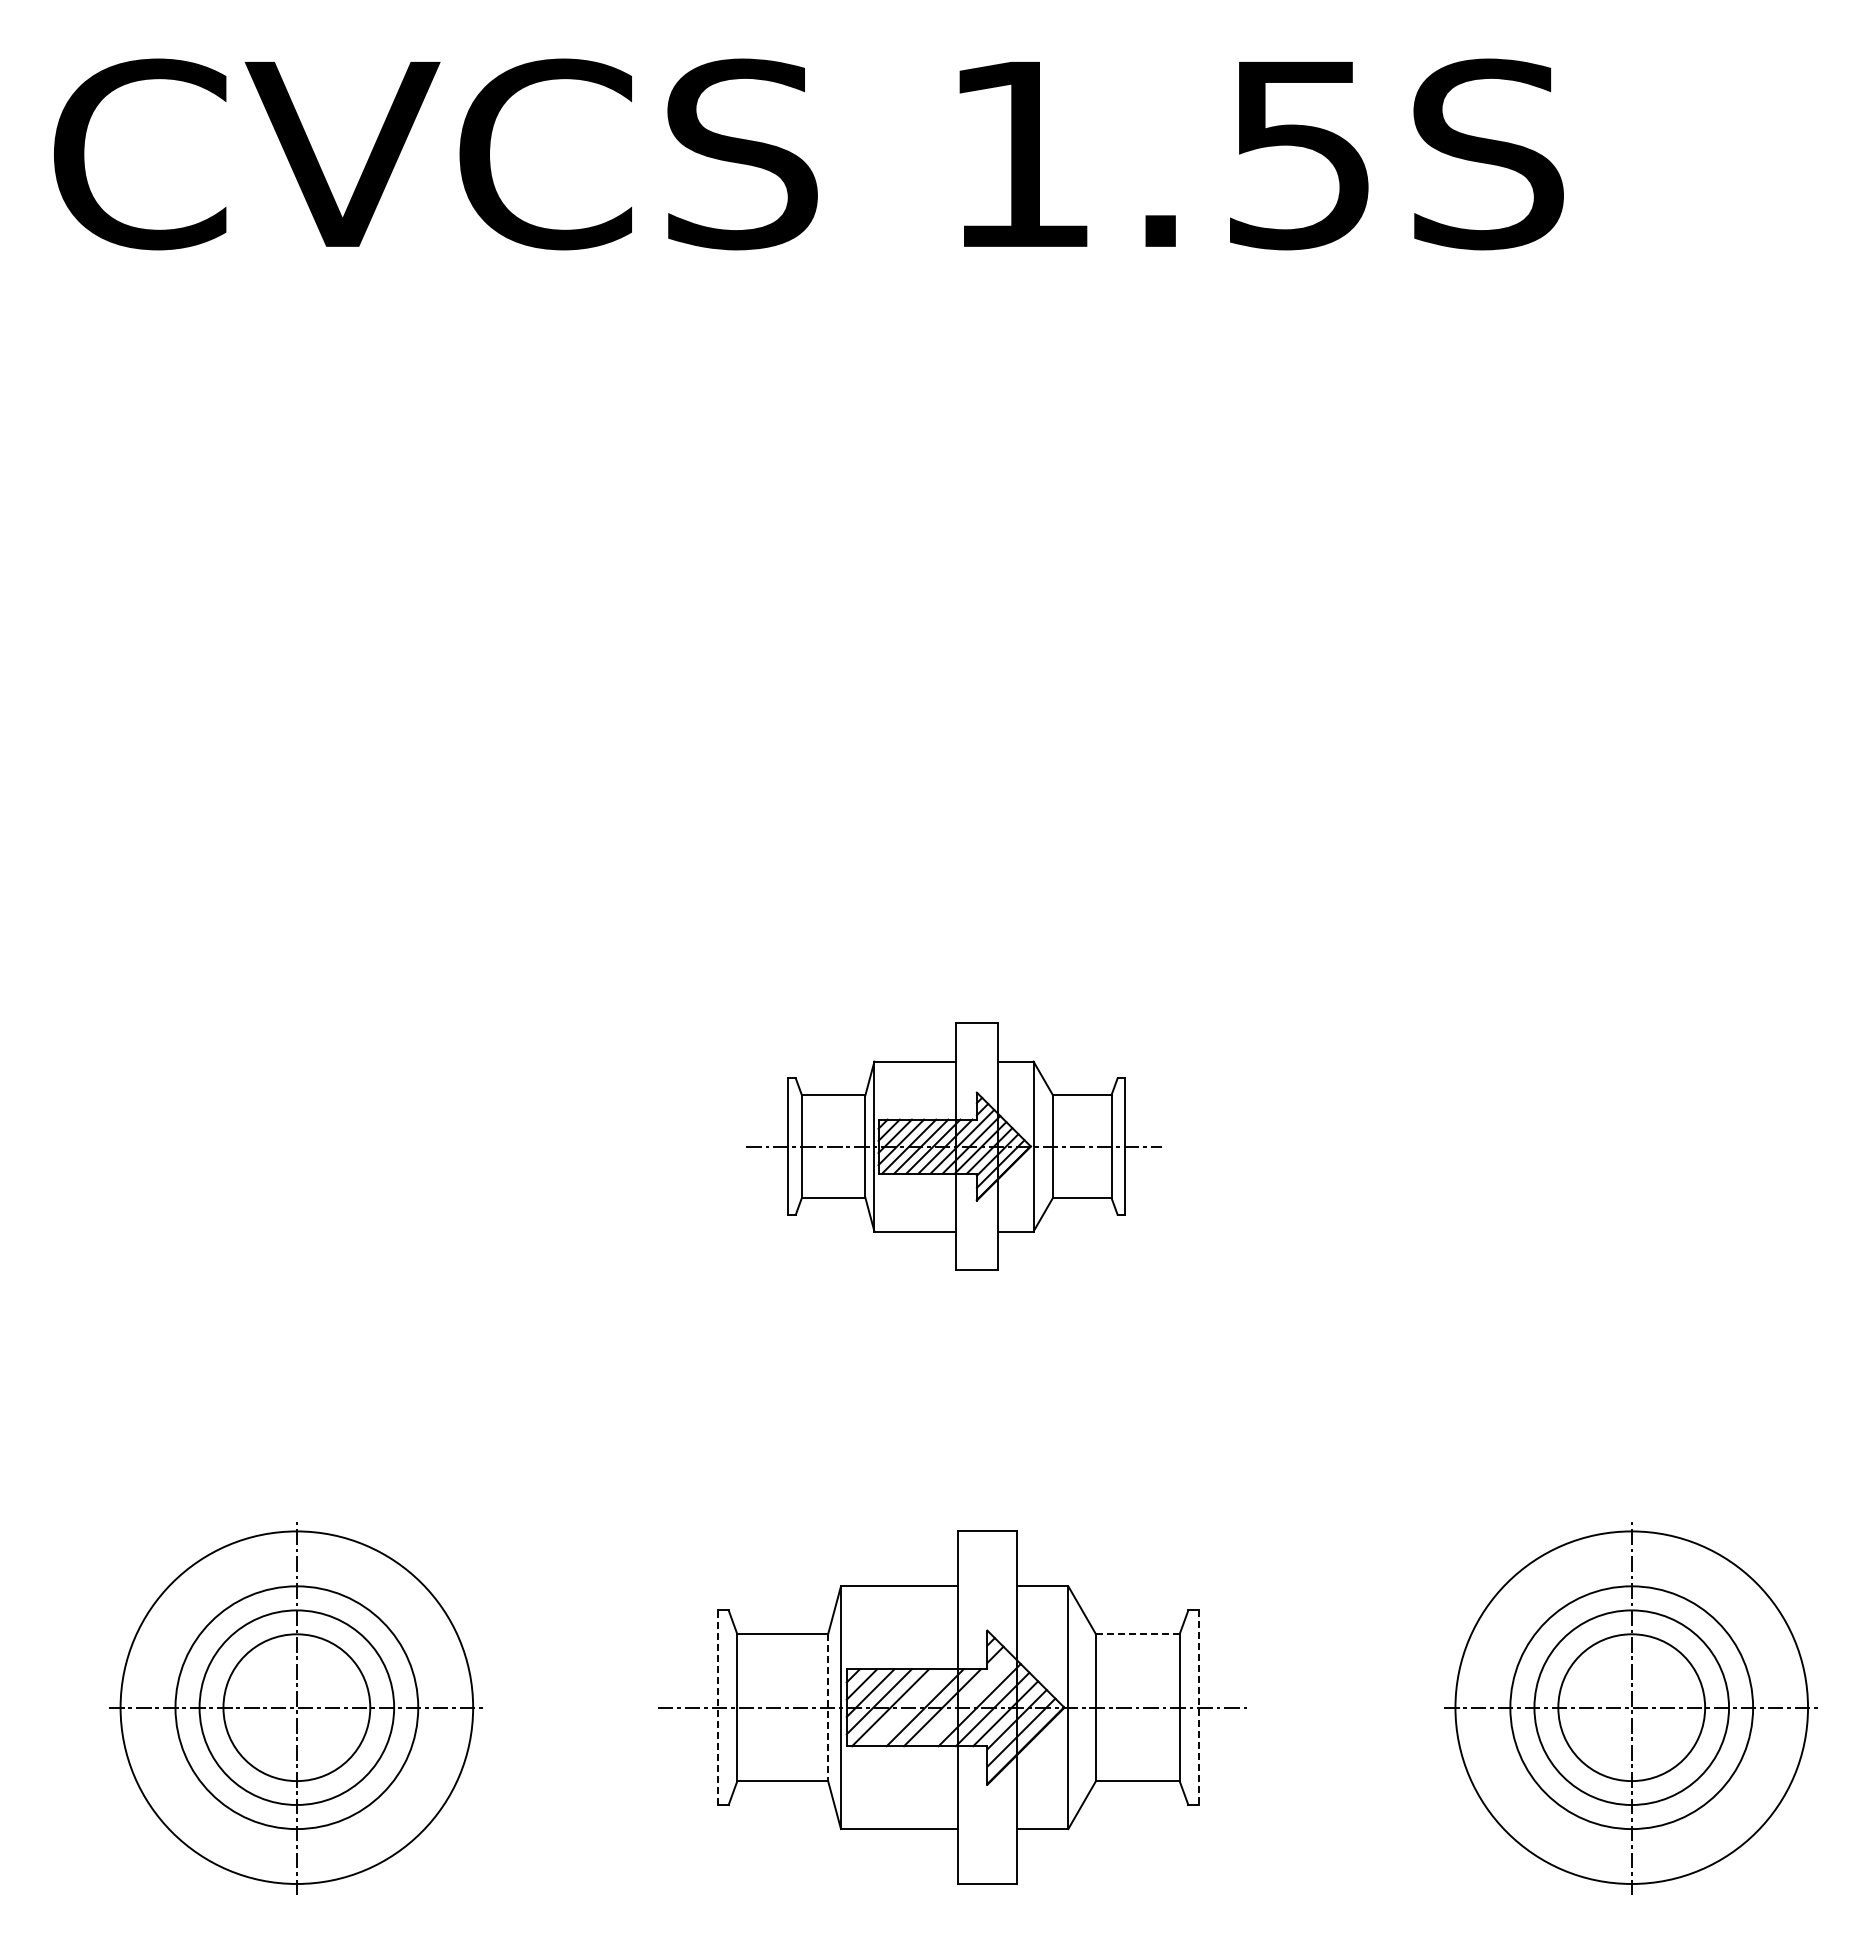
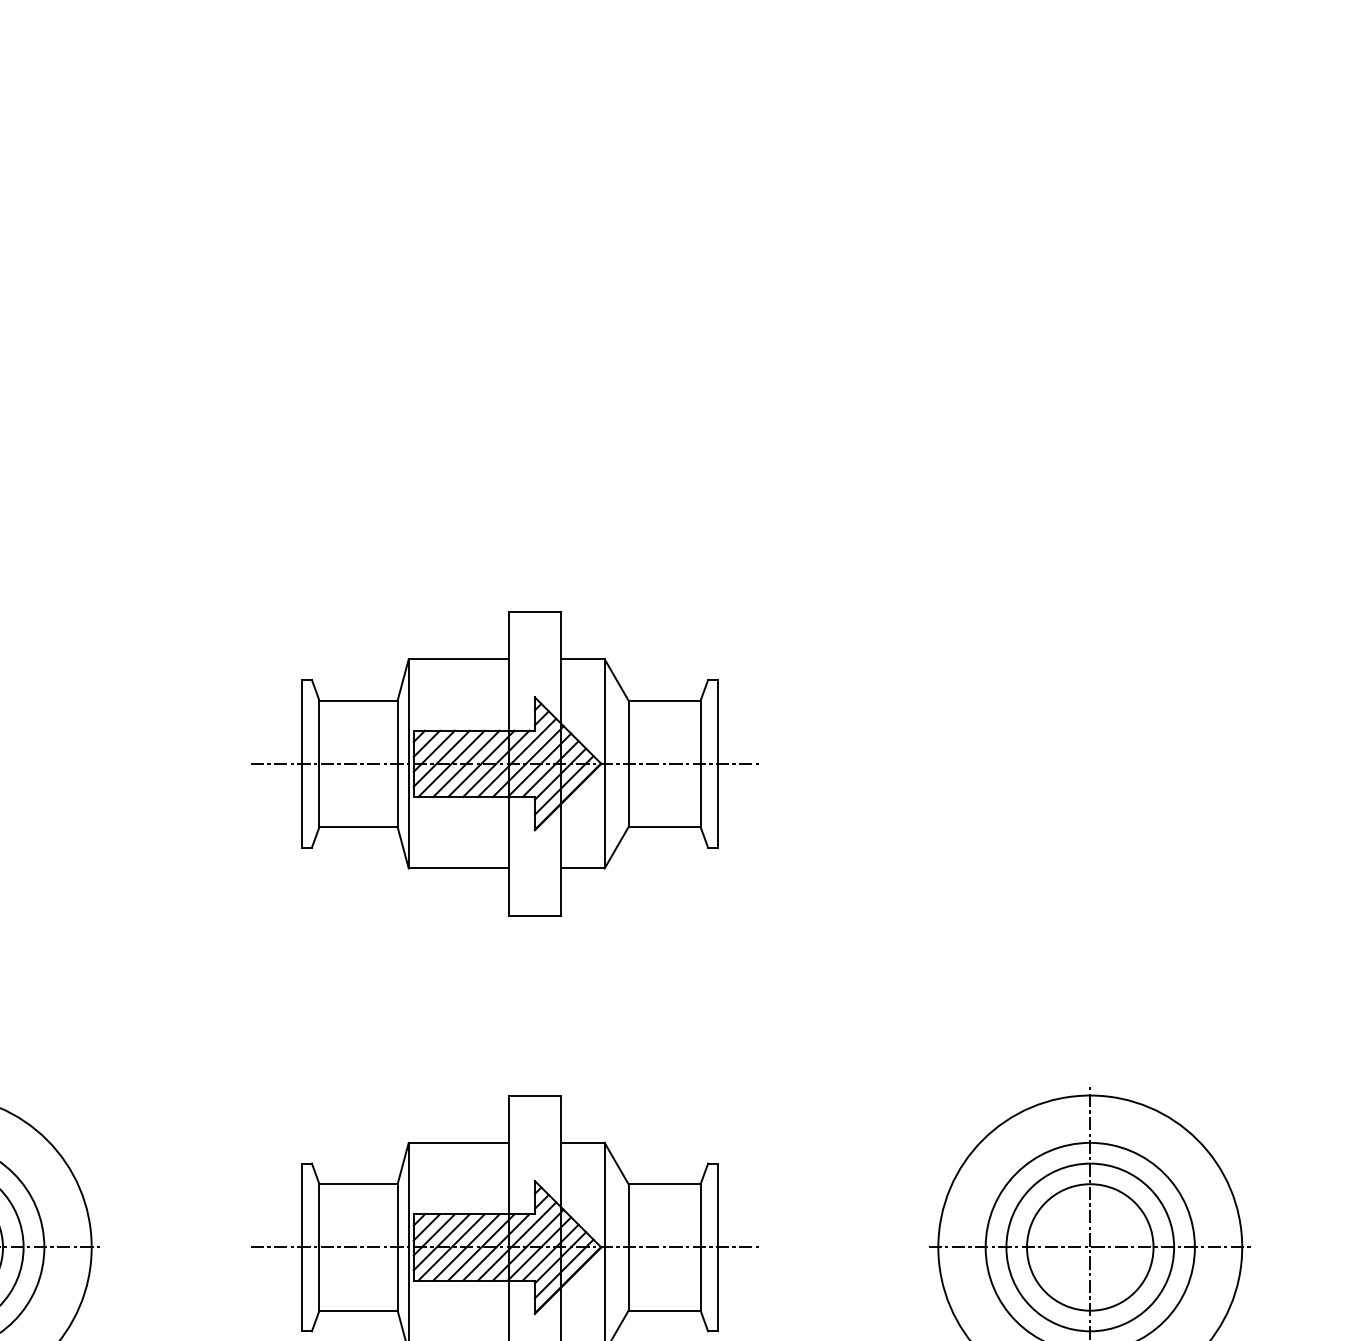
part: (952, 1146) -> (504, 763), size x1.43
line: (1137, 1634) -> (664, 1184), dashed -> solid
line: (966, 1700) -> (516, 1241), added
line: (717, 1707) -> (302, 1247), dashed -> solid
line: (907, 1707) -> (466, 1247), added
line: (828, 1708) -> (397, 1248), dashed -> solid
line: (1199, 1708) -> (717, 1248), dashed -> solid

